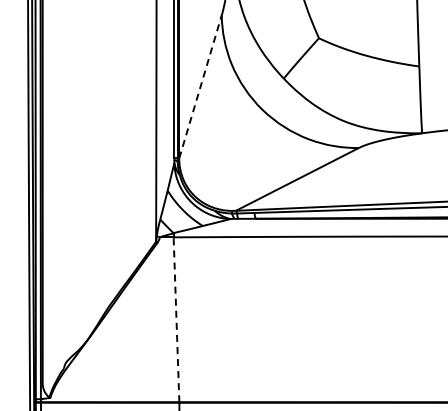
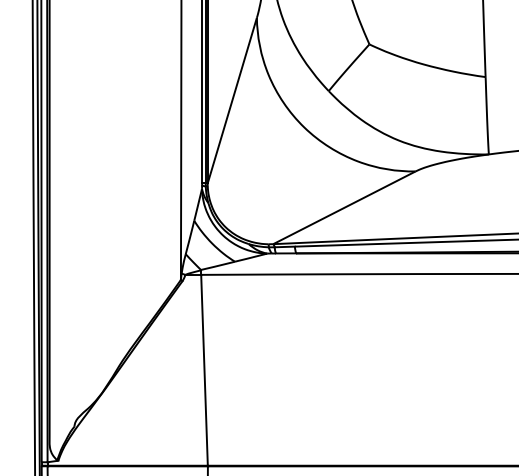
line: (200, 85) -> (232, 99), dashed -> solid
line: (176, 319) -> (204, 369), dashed -> solid

